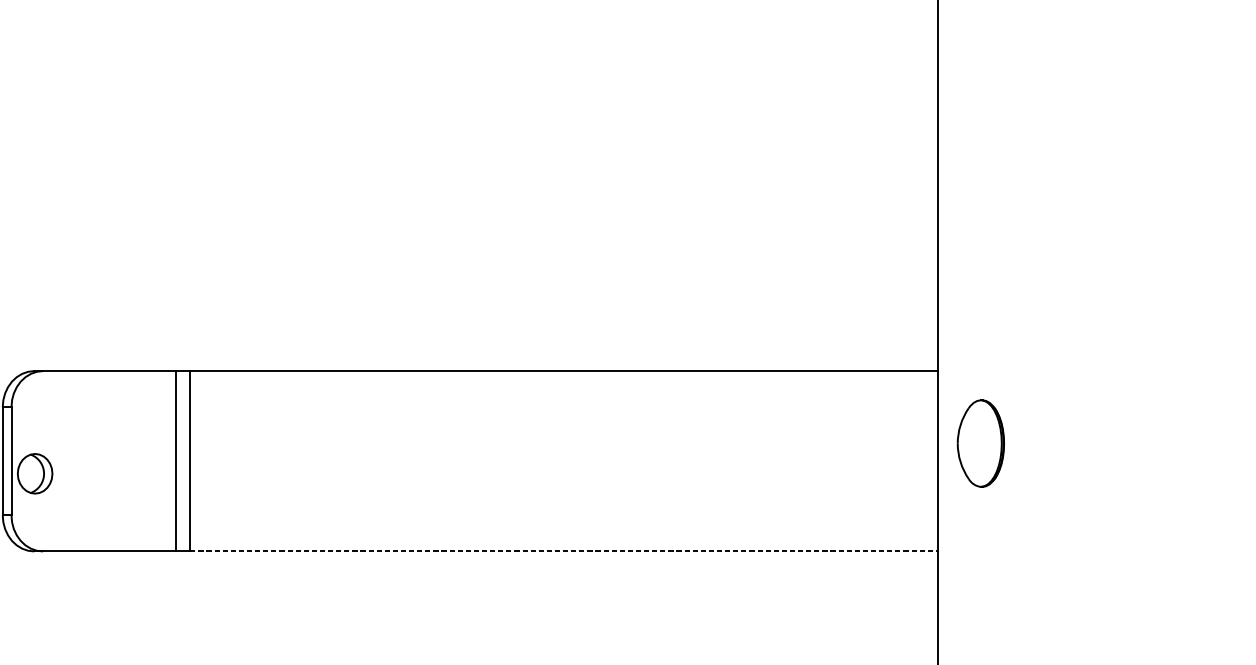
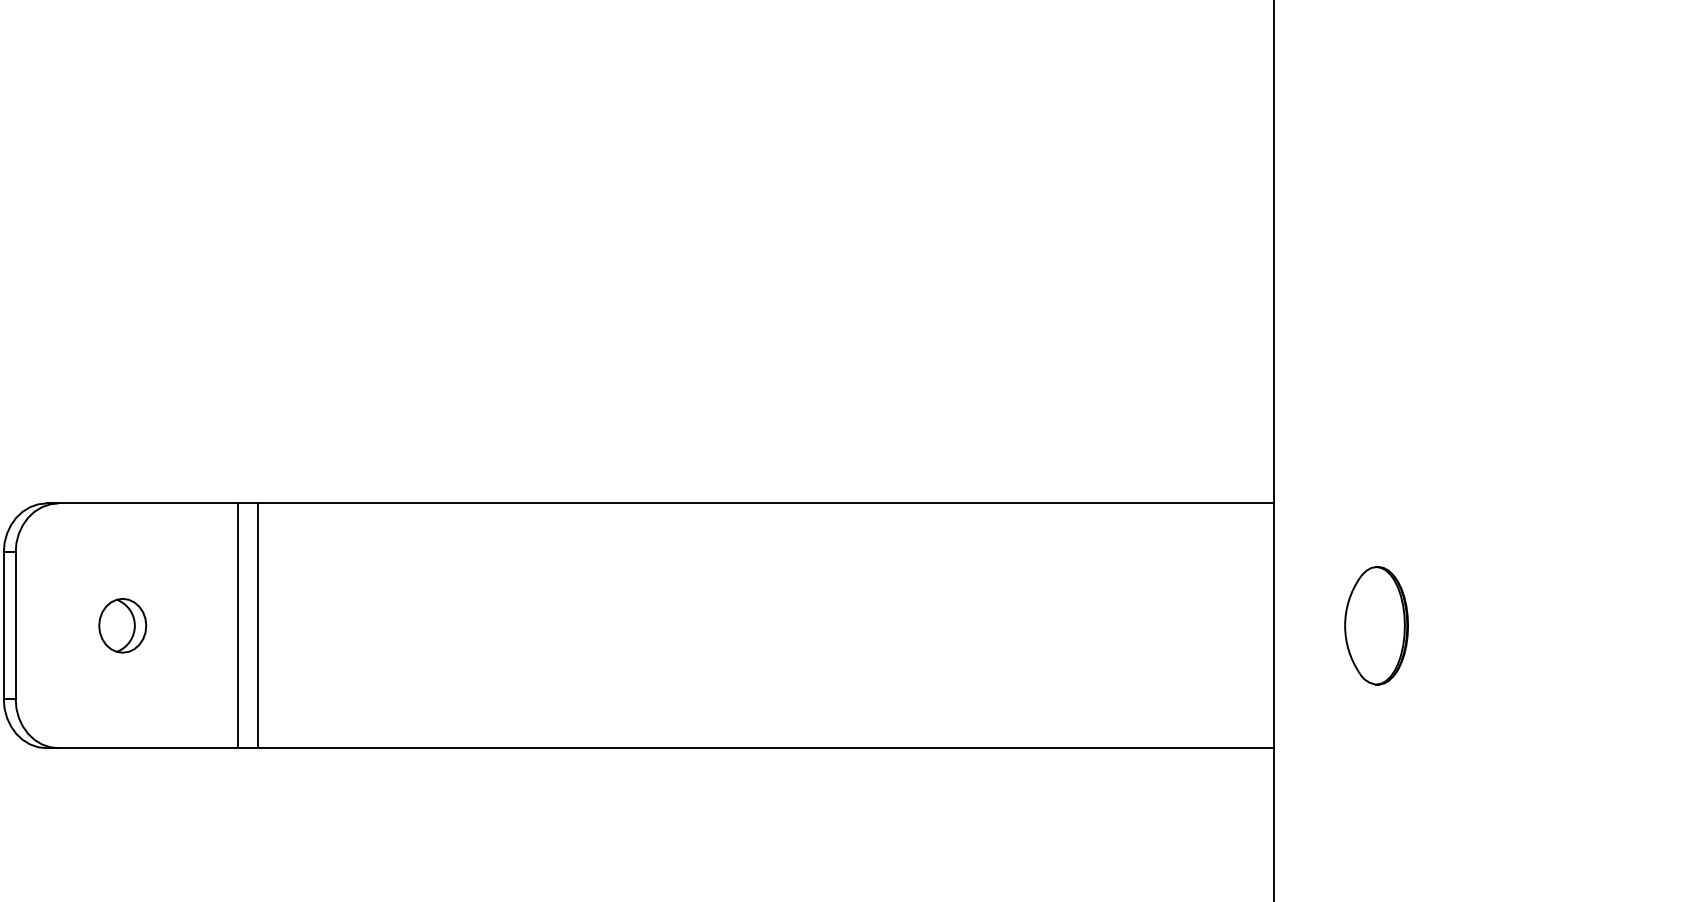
part: (980, 443) -> (1376, 625), moved
part: (34, 473) -> (122, 625), moved
line: (564, 551) -> (766, 748), dashed -> solid

